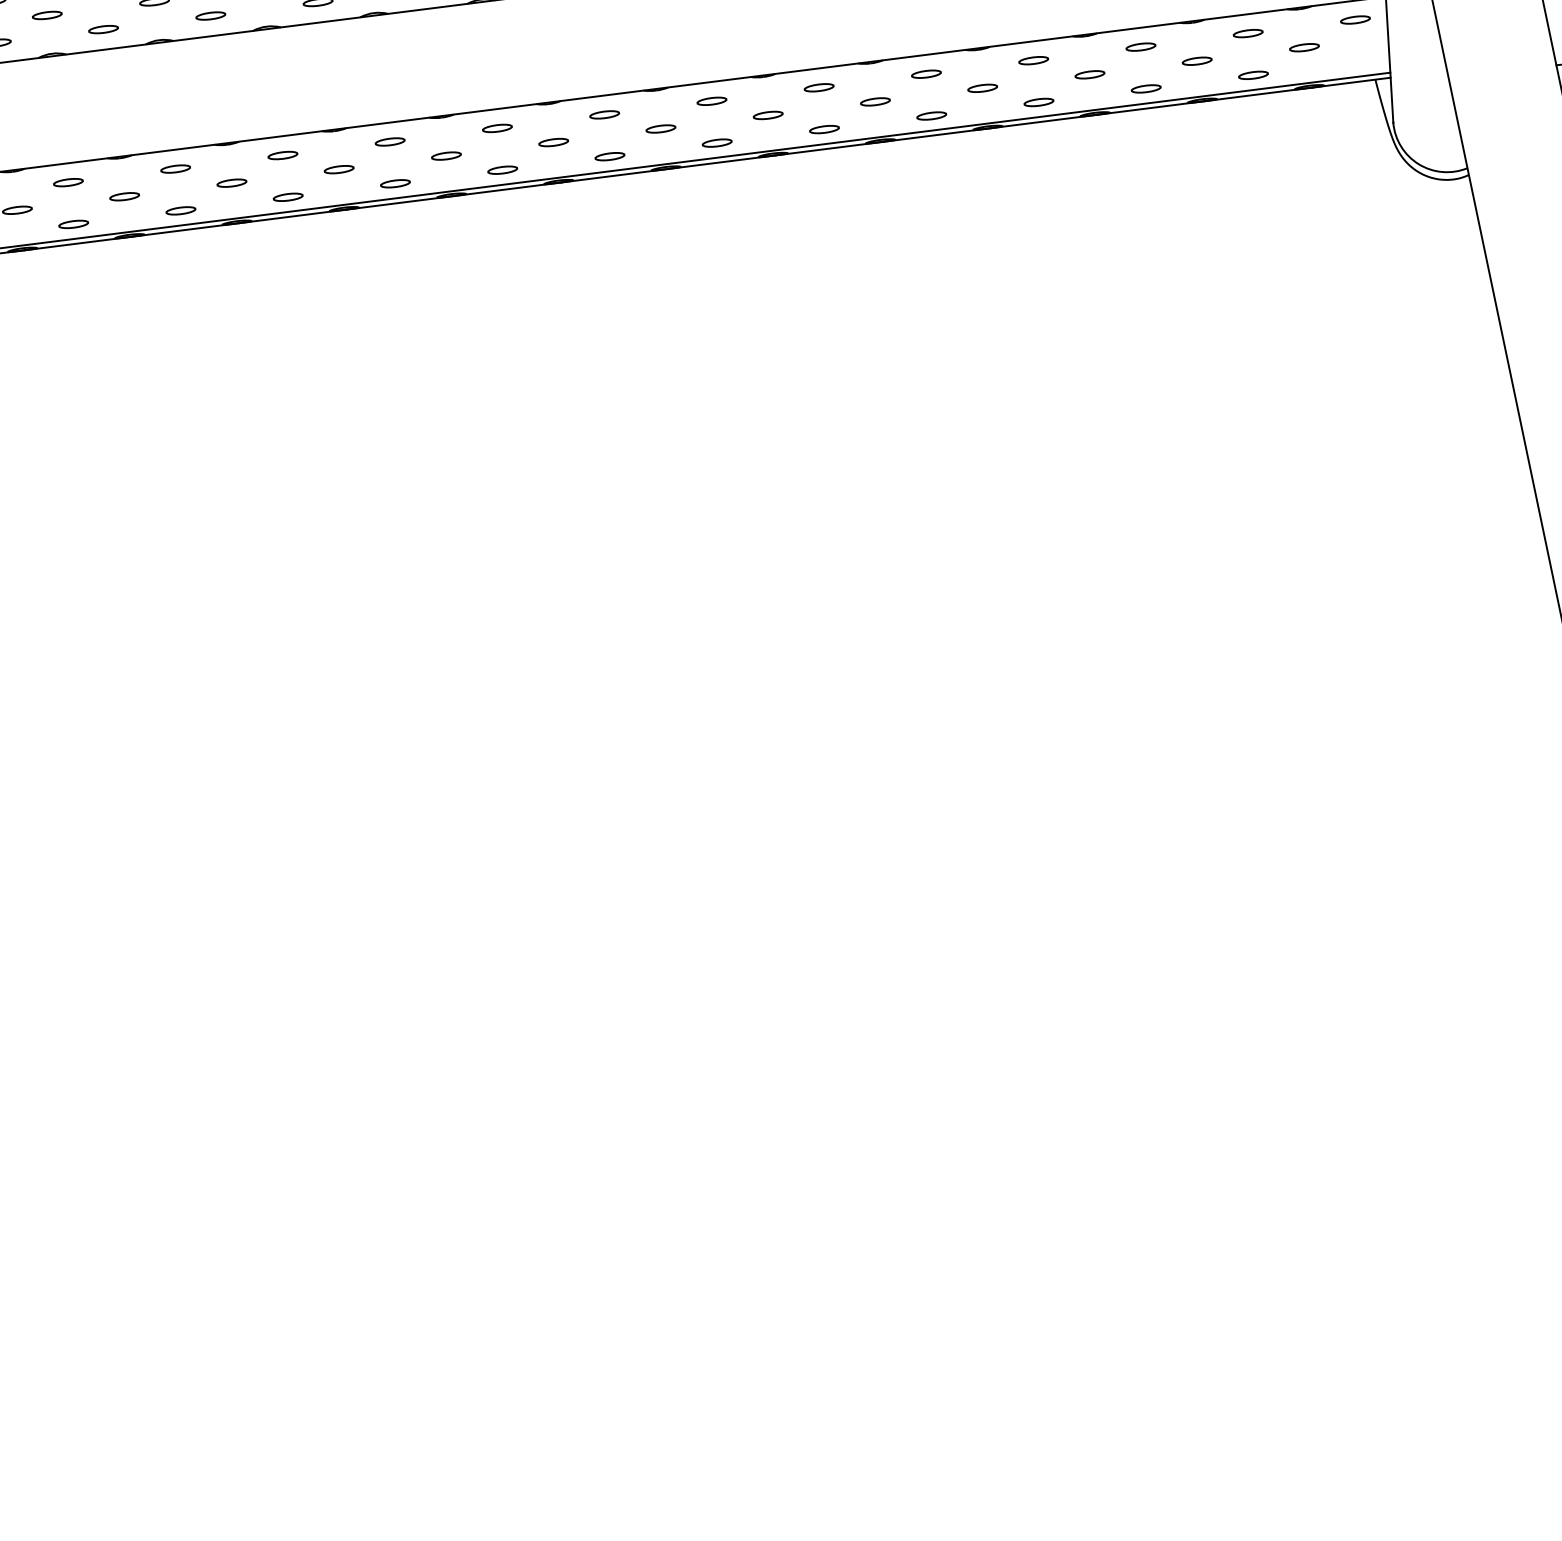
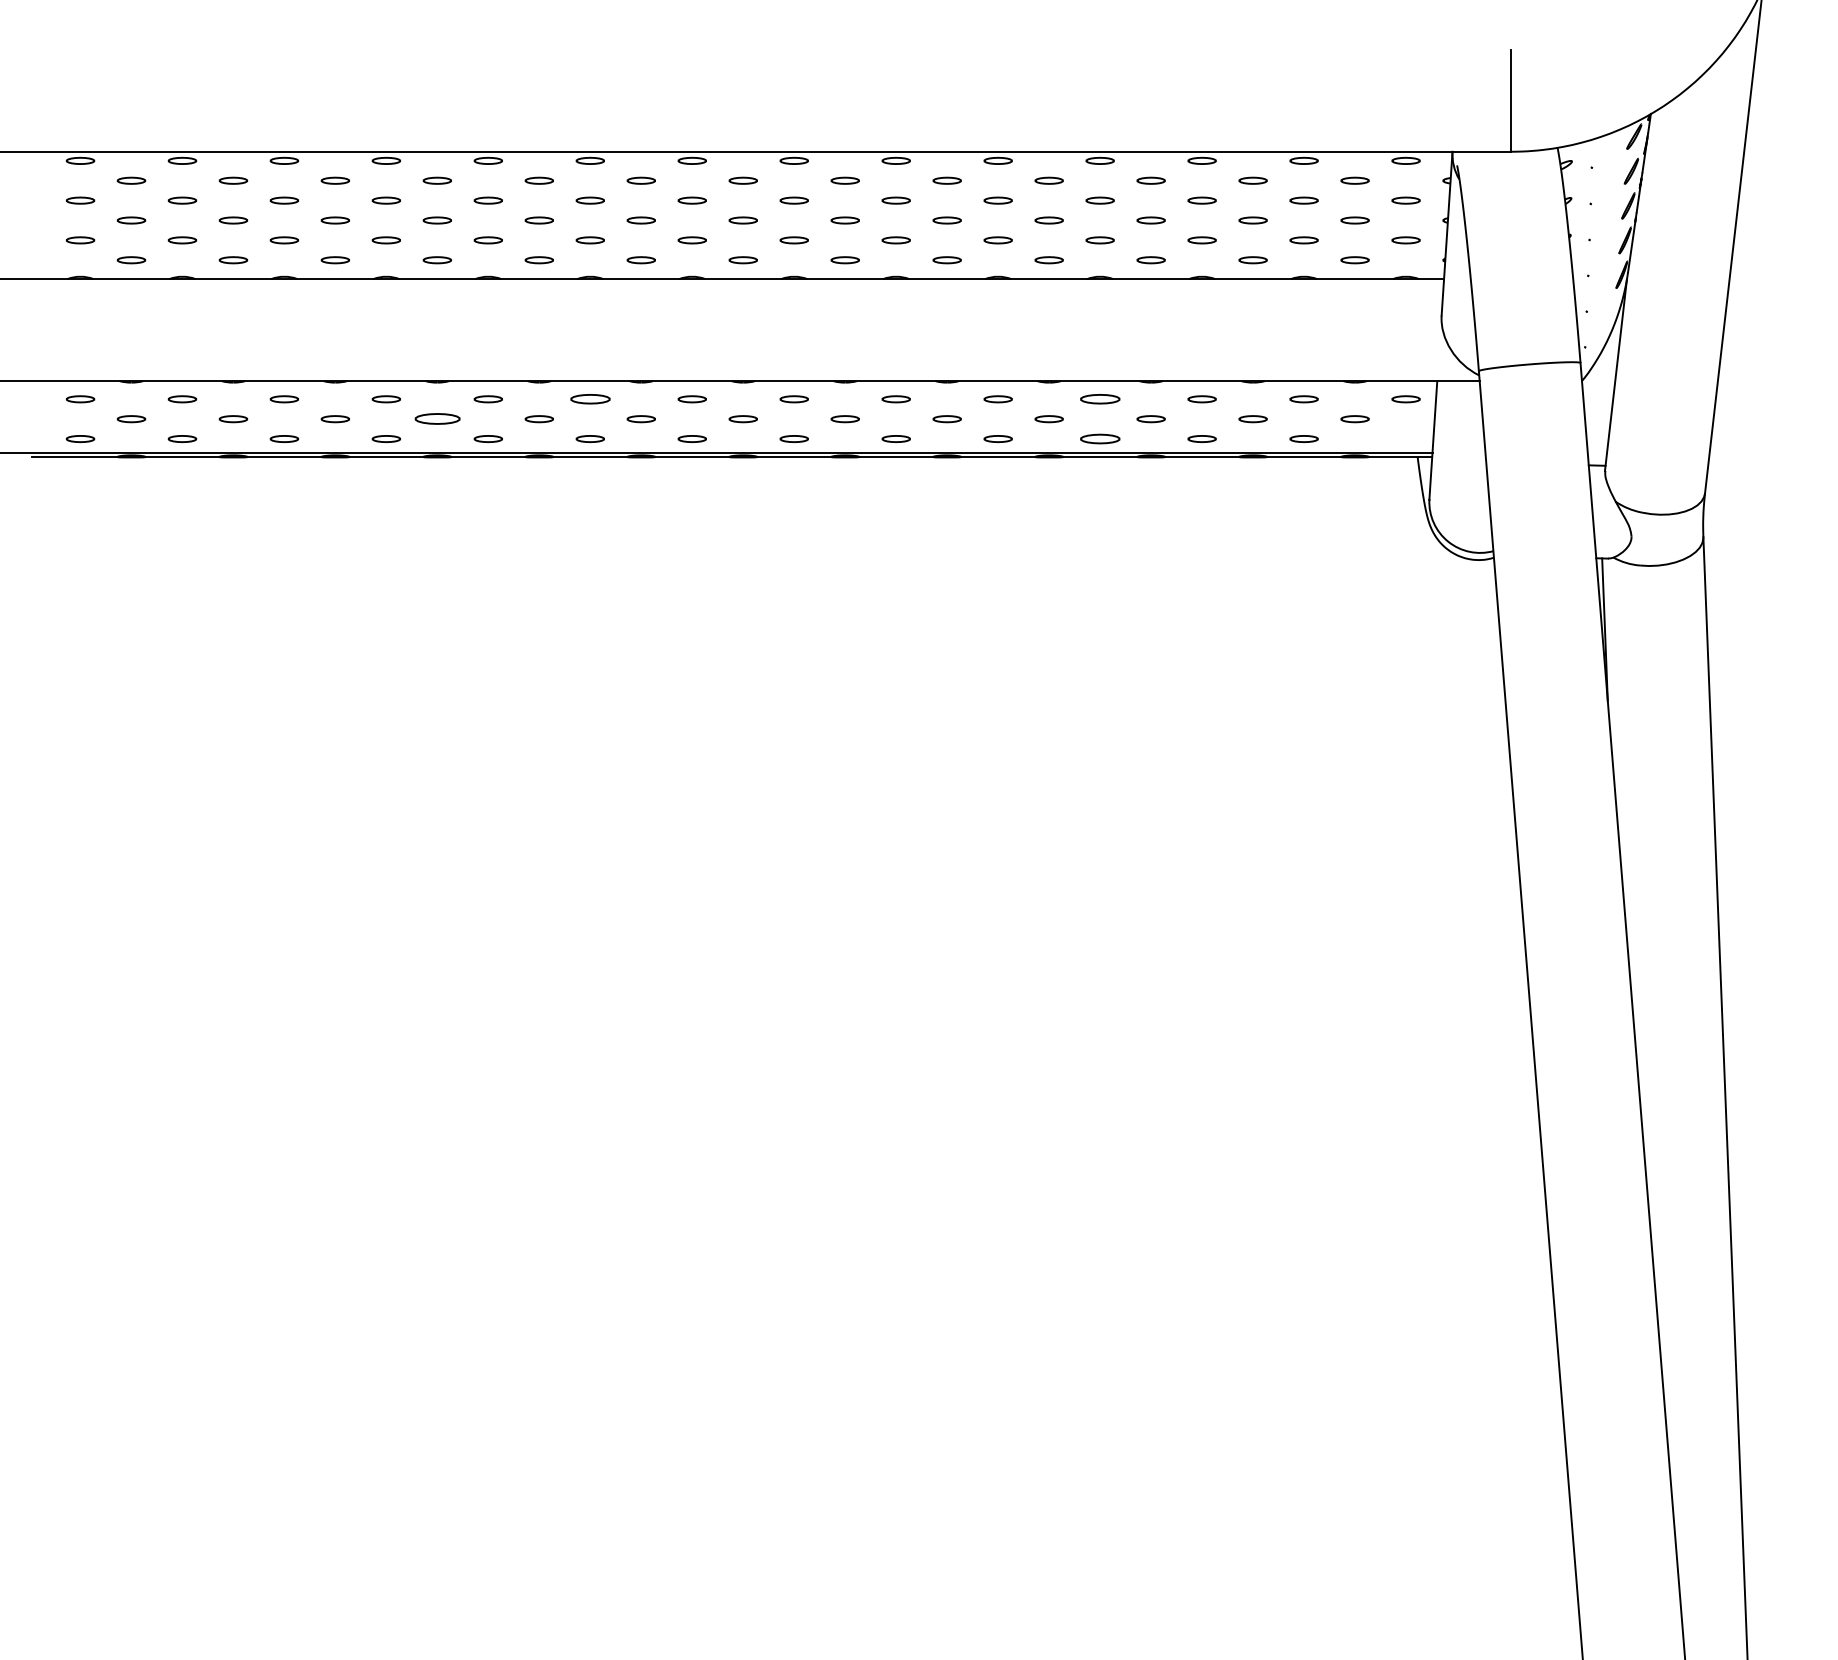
part: (1033, 60) -> (1099, 399), size x1.4
part: (1038, 102) -> (1099, 438), size x1.4
part: (496, 128) -> (589, 399), size x1.4
part: (338, 170) -> (436, 419), size x1.6

